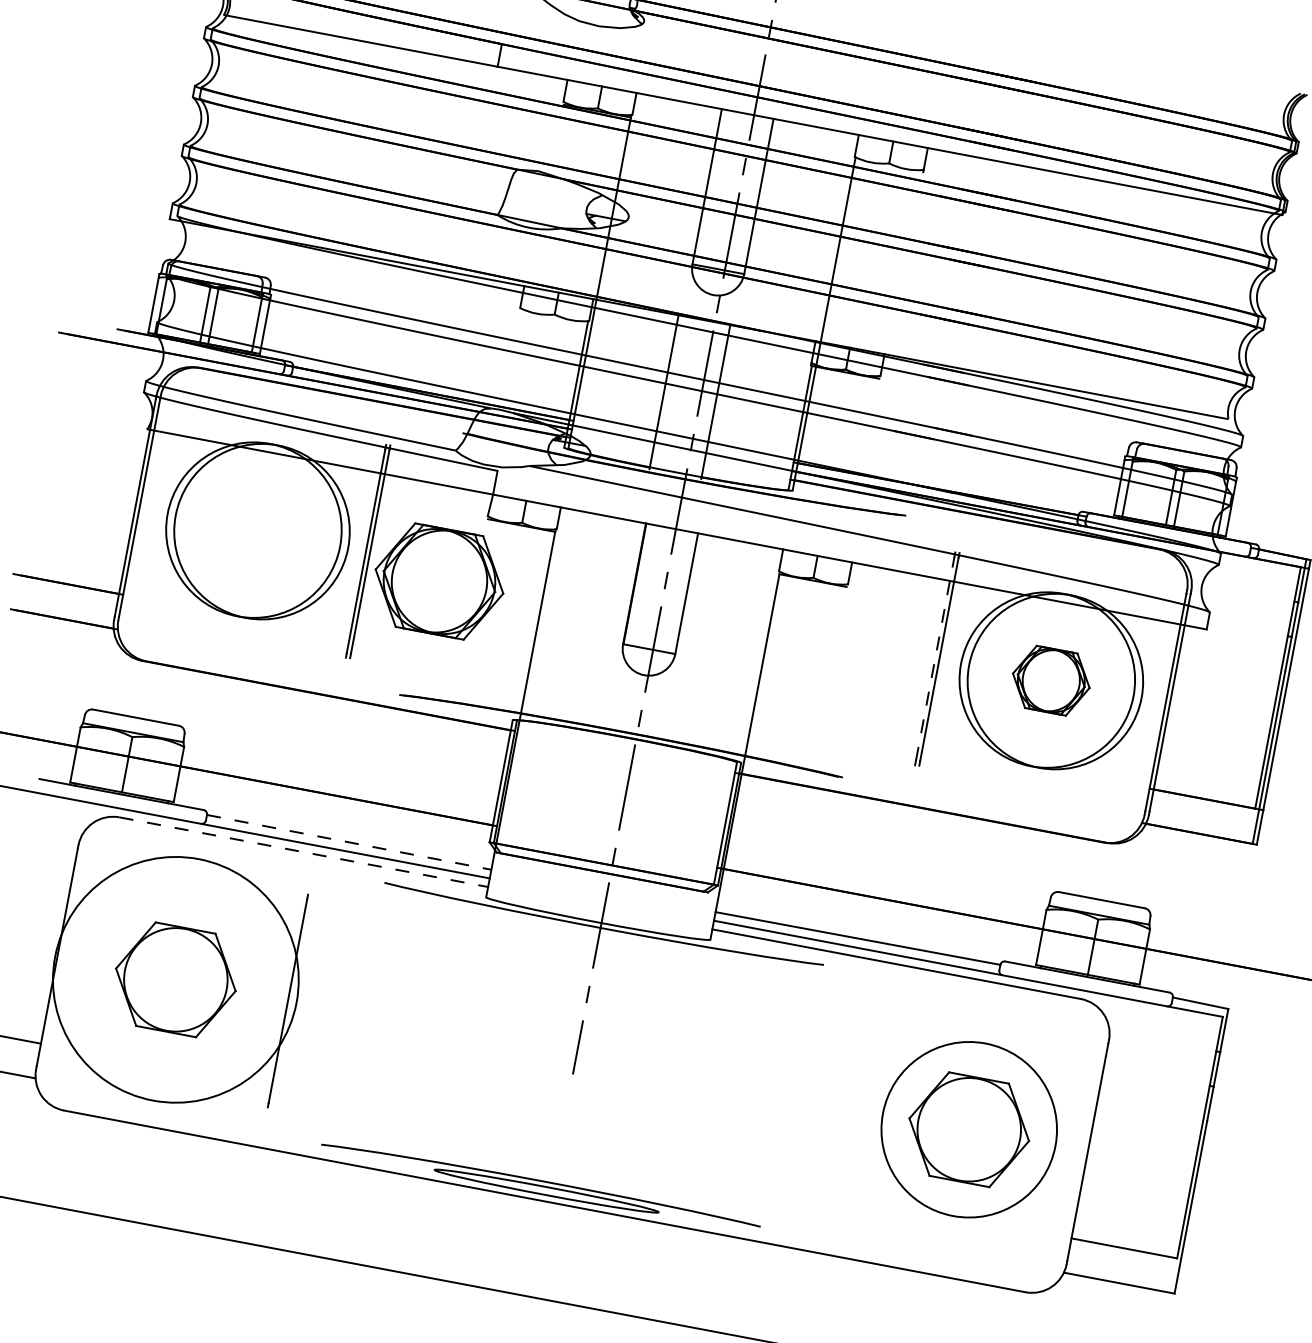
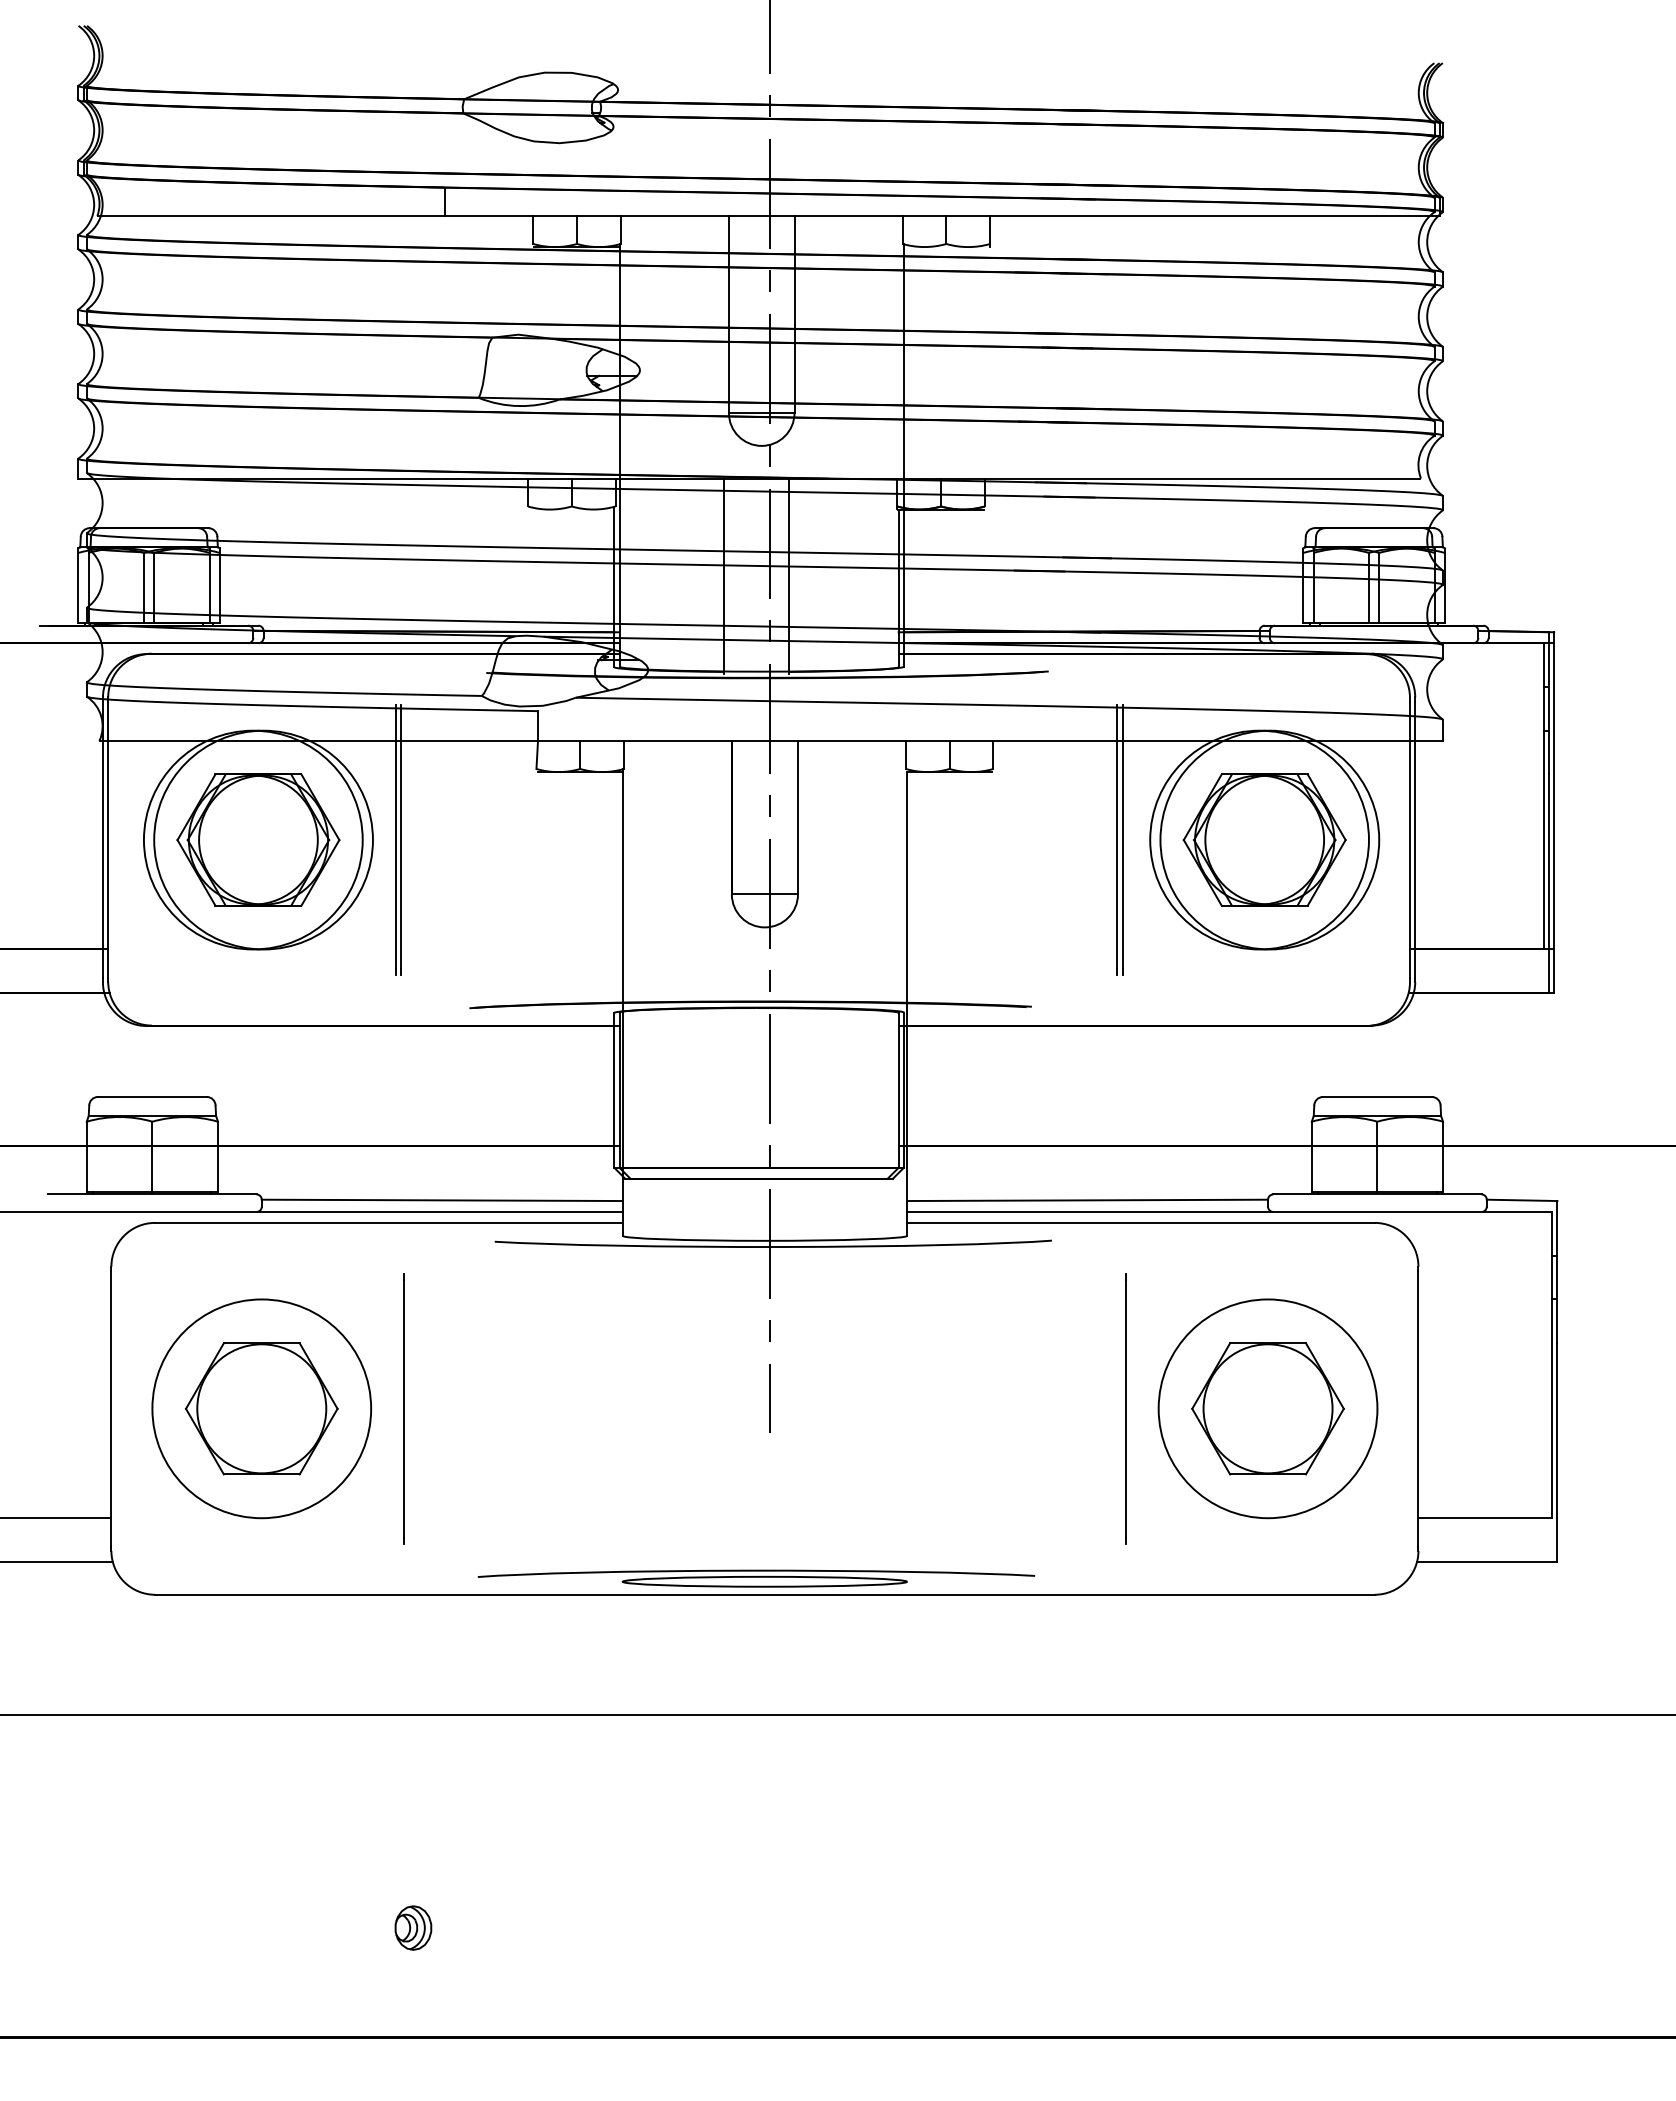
part: (439, 581) -> (258, 839), moved
line: (935, 658) -> (1117, 839), dashed -> solid
part: (1051, 680) -> (1264, 839), size x1.67
line: (349, 842) -> (442, 1200), dashed -> solid
line: (303, 851) -> (388, 1222), dashed -> solid
circle: (175, 979) -> (261, 1408), size x0.71
line: (856, 1108) -> (1125, 1408), added

